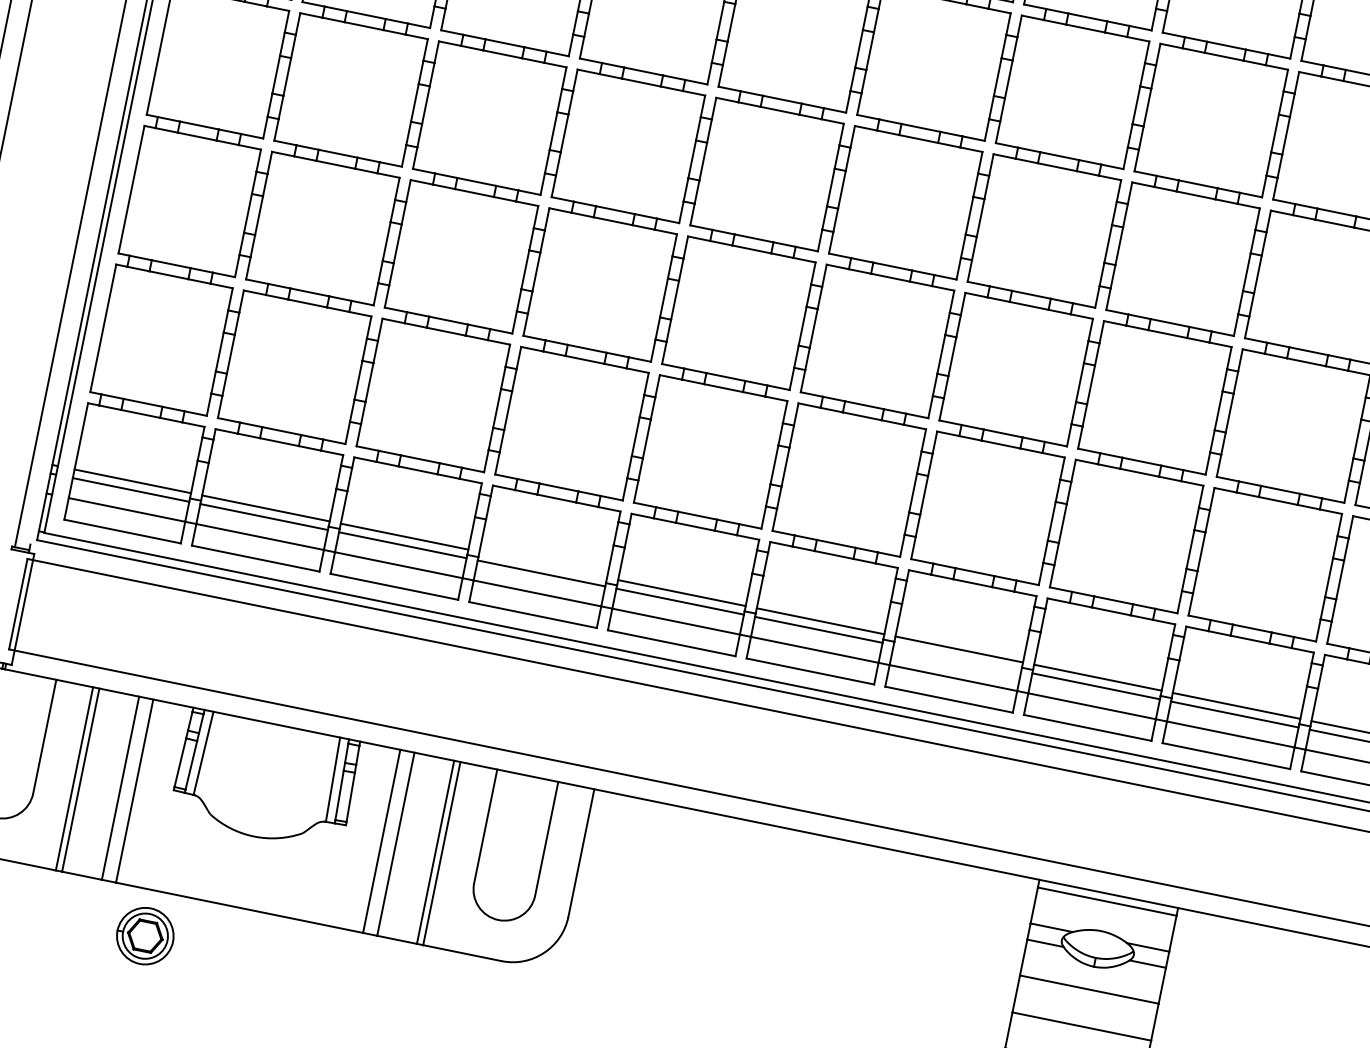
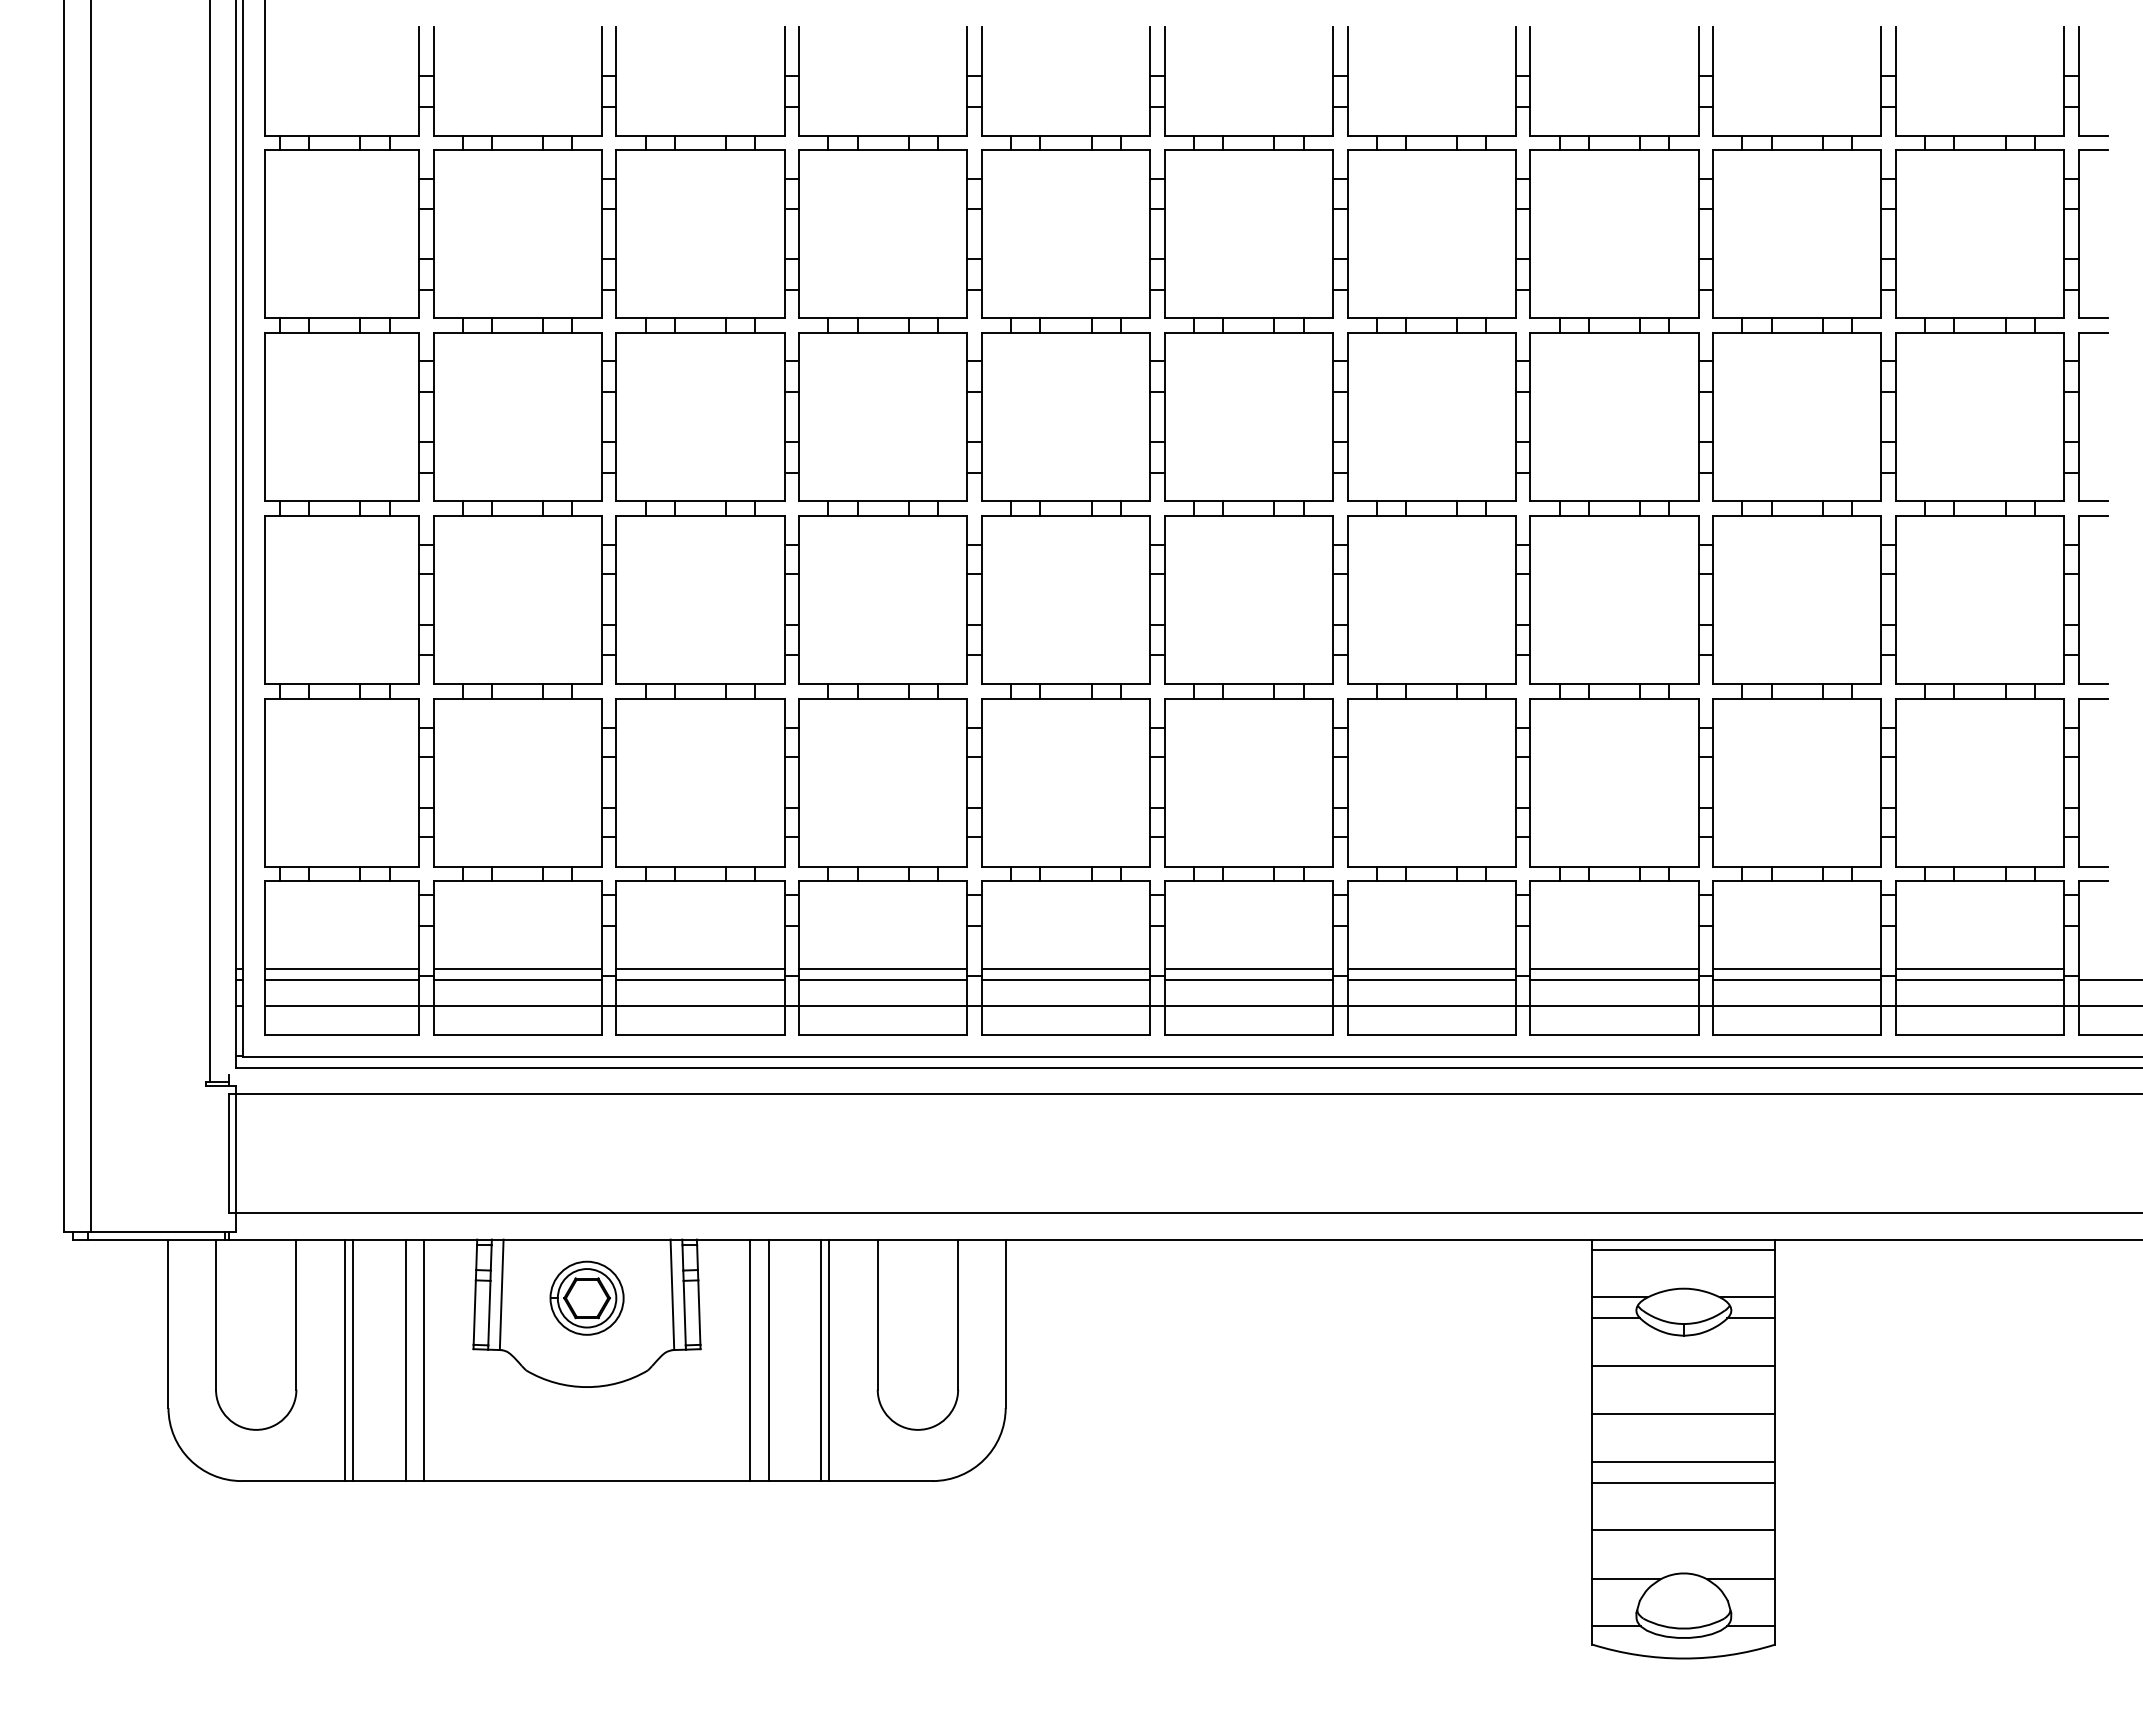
line: (543, 564) -> (883, 968), added
line: (957, 658) -> (1431, 980), added
part: (144, 935) -> (586, 1297), moved

